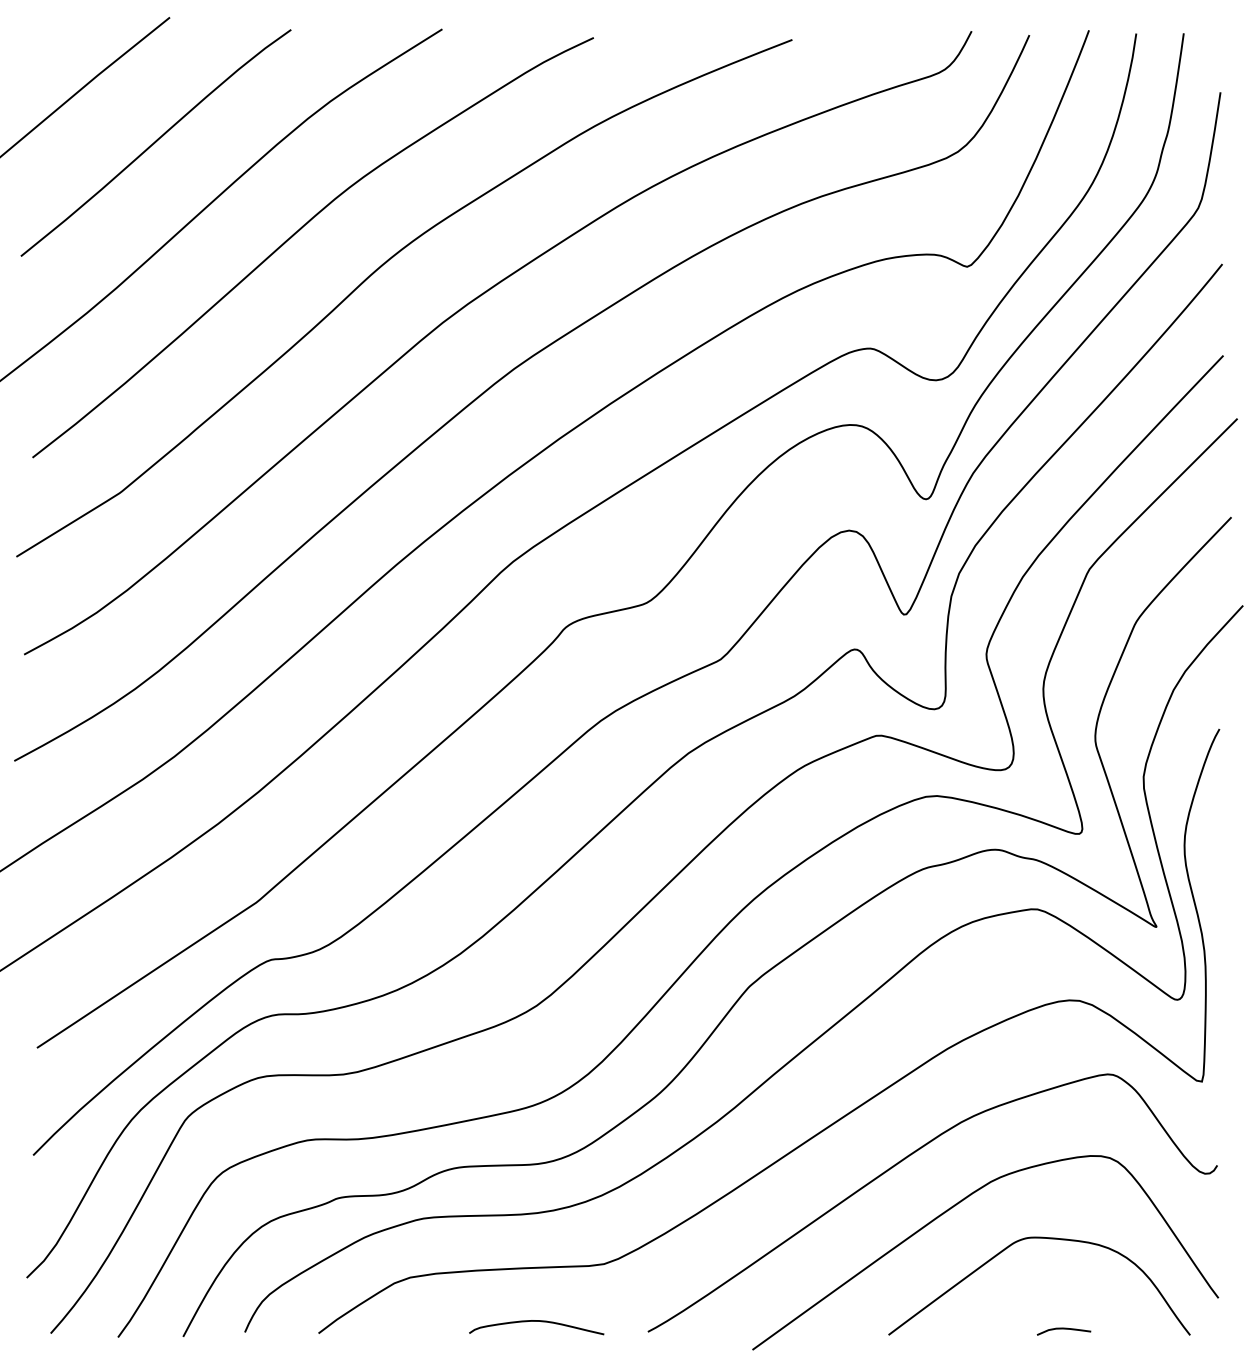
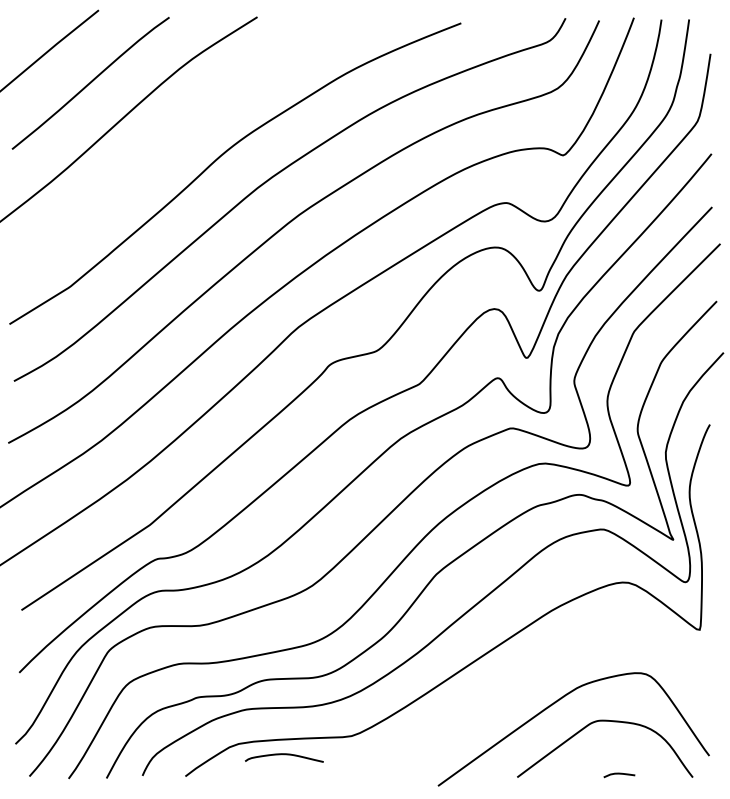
curve: (301, 230) -> (175, 134), removed
curve: (906, 1160) -> (527, 675), removed
curve: (536, 1323) -> (284, 755), moved

